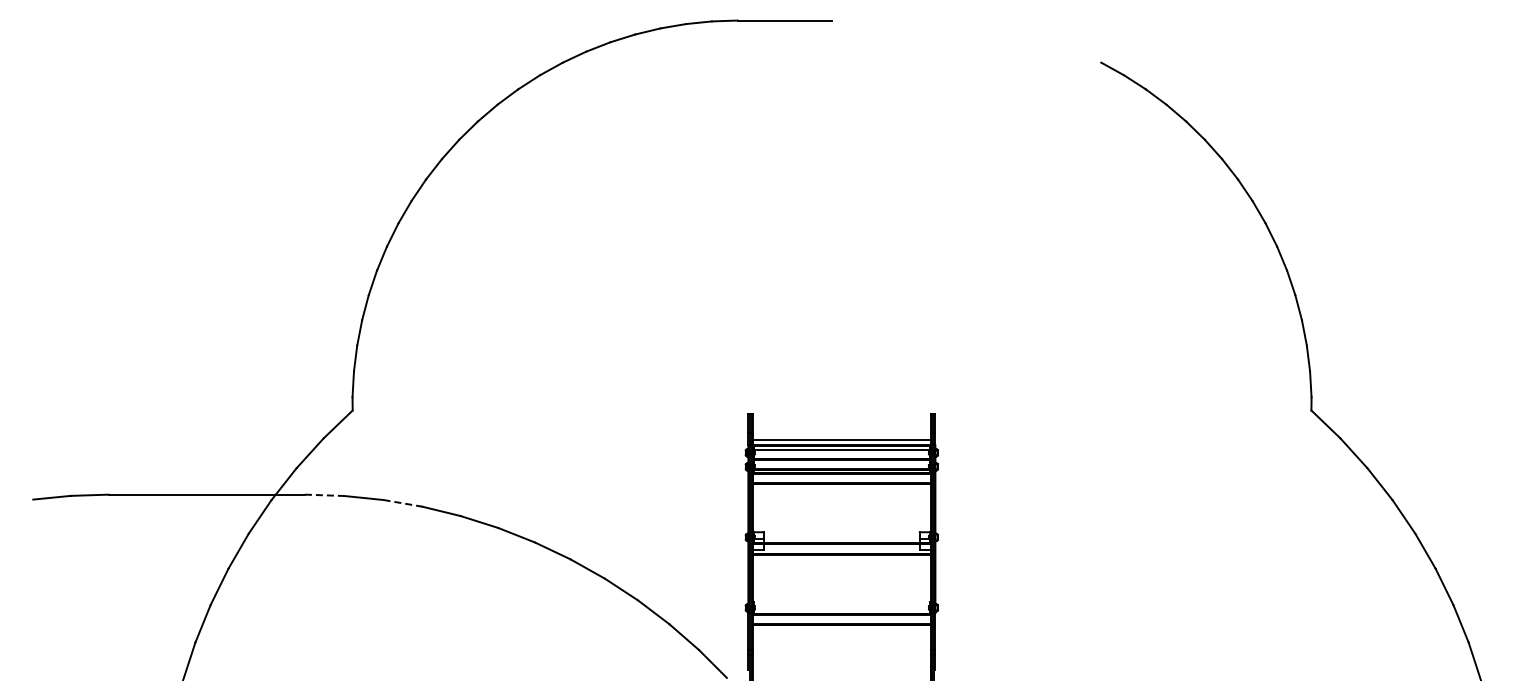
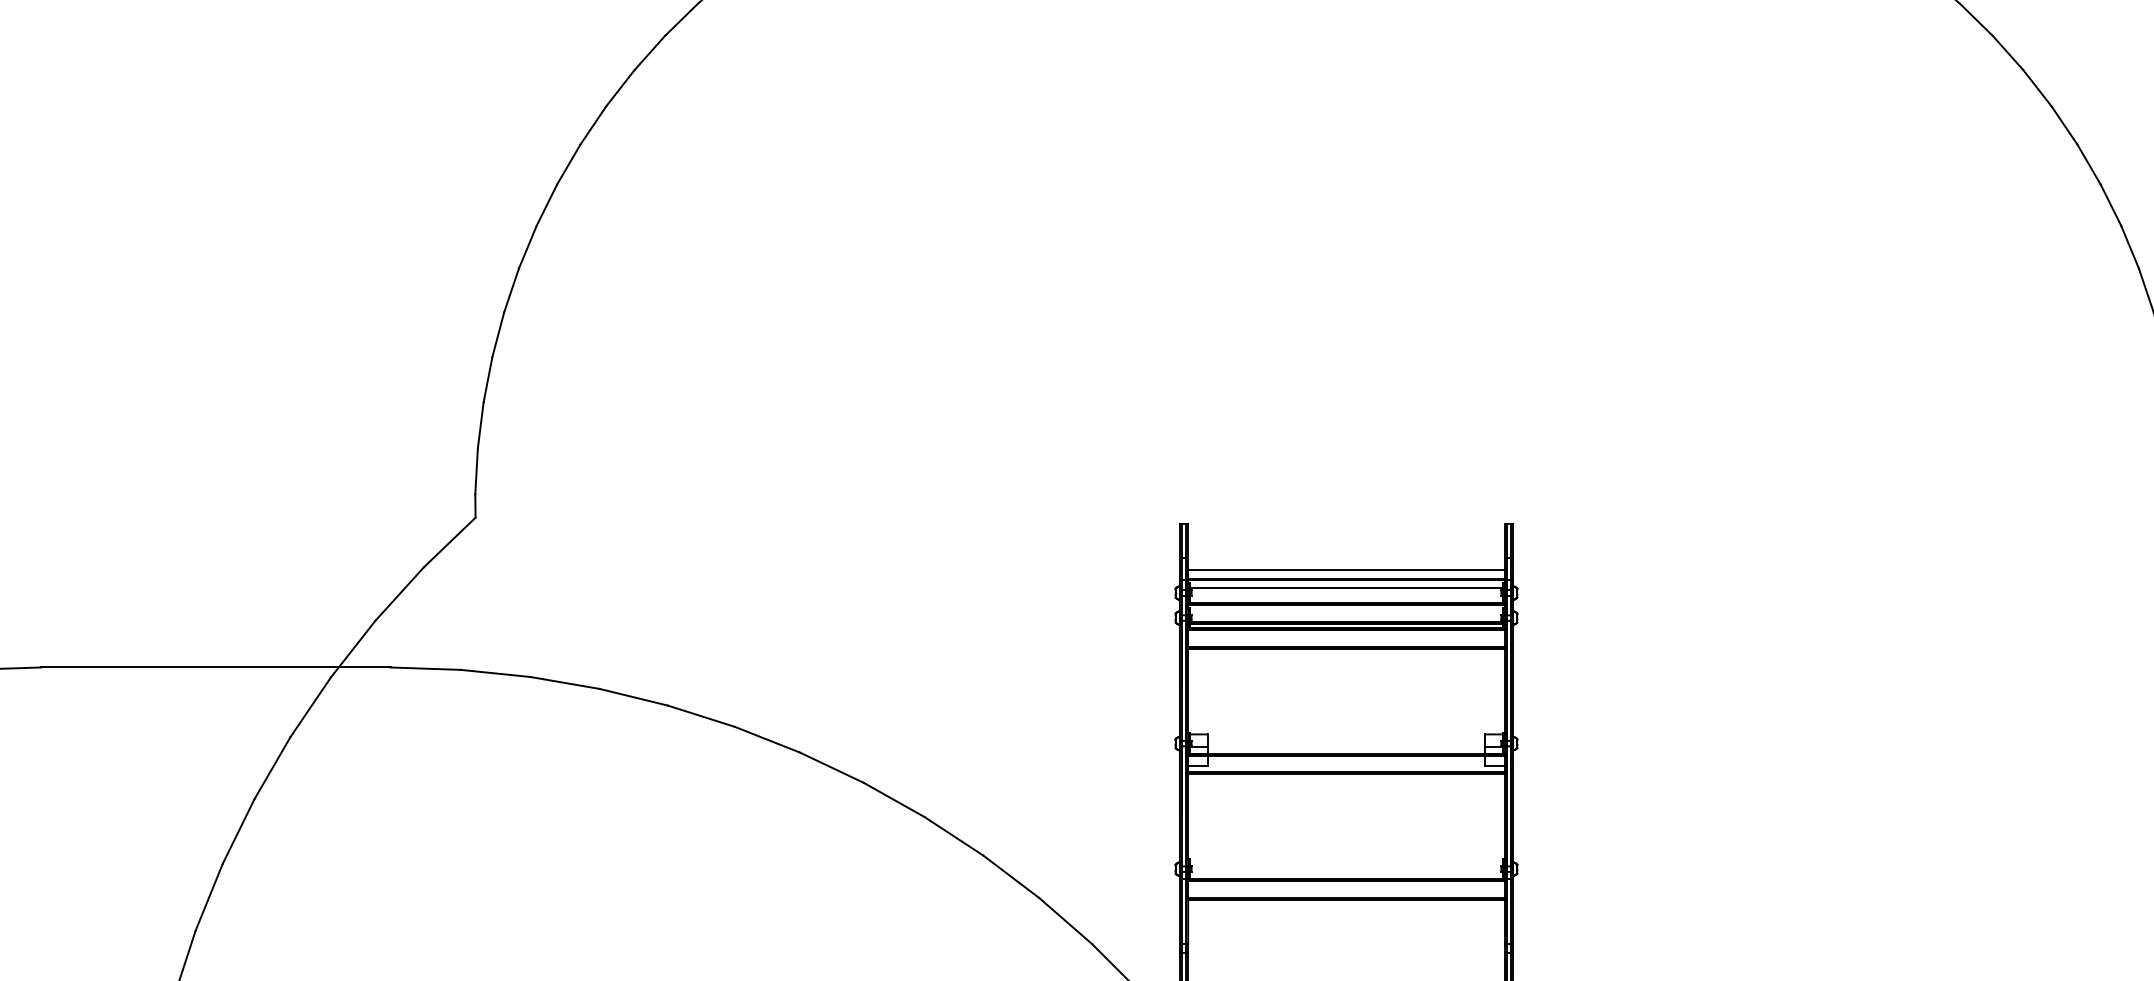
line: (324, 495) -> (425, 668), dashed -> solid
line: (402, 503) -> (564, 683), dashed -> solid

